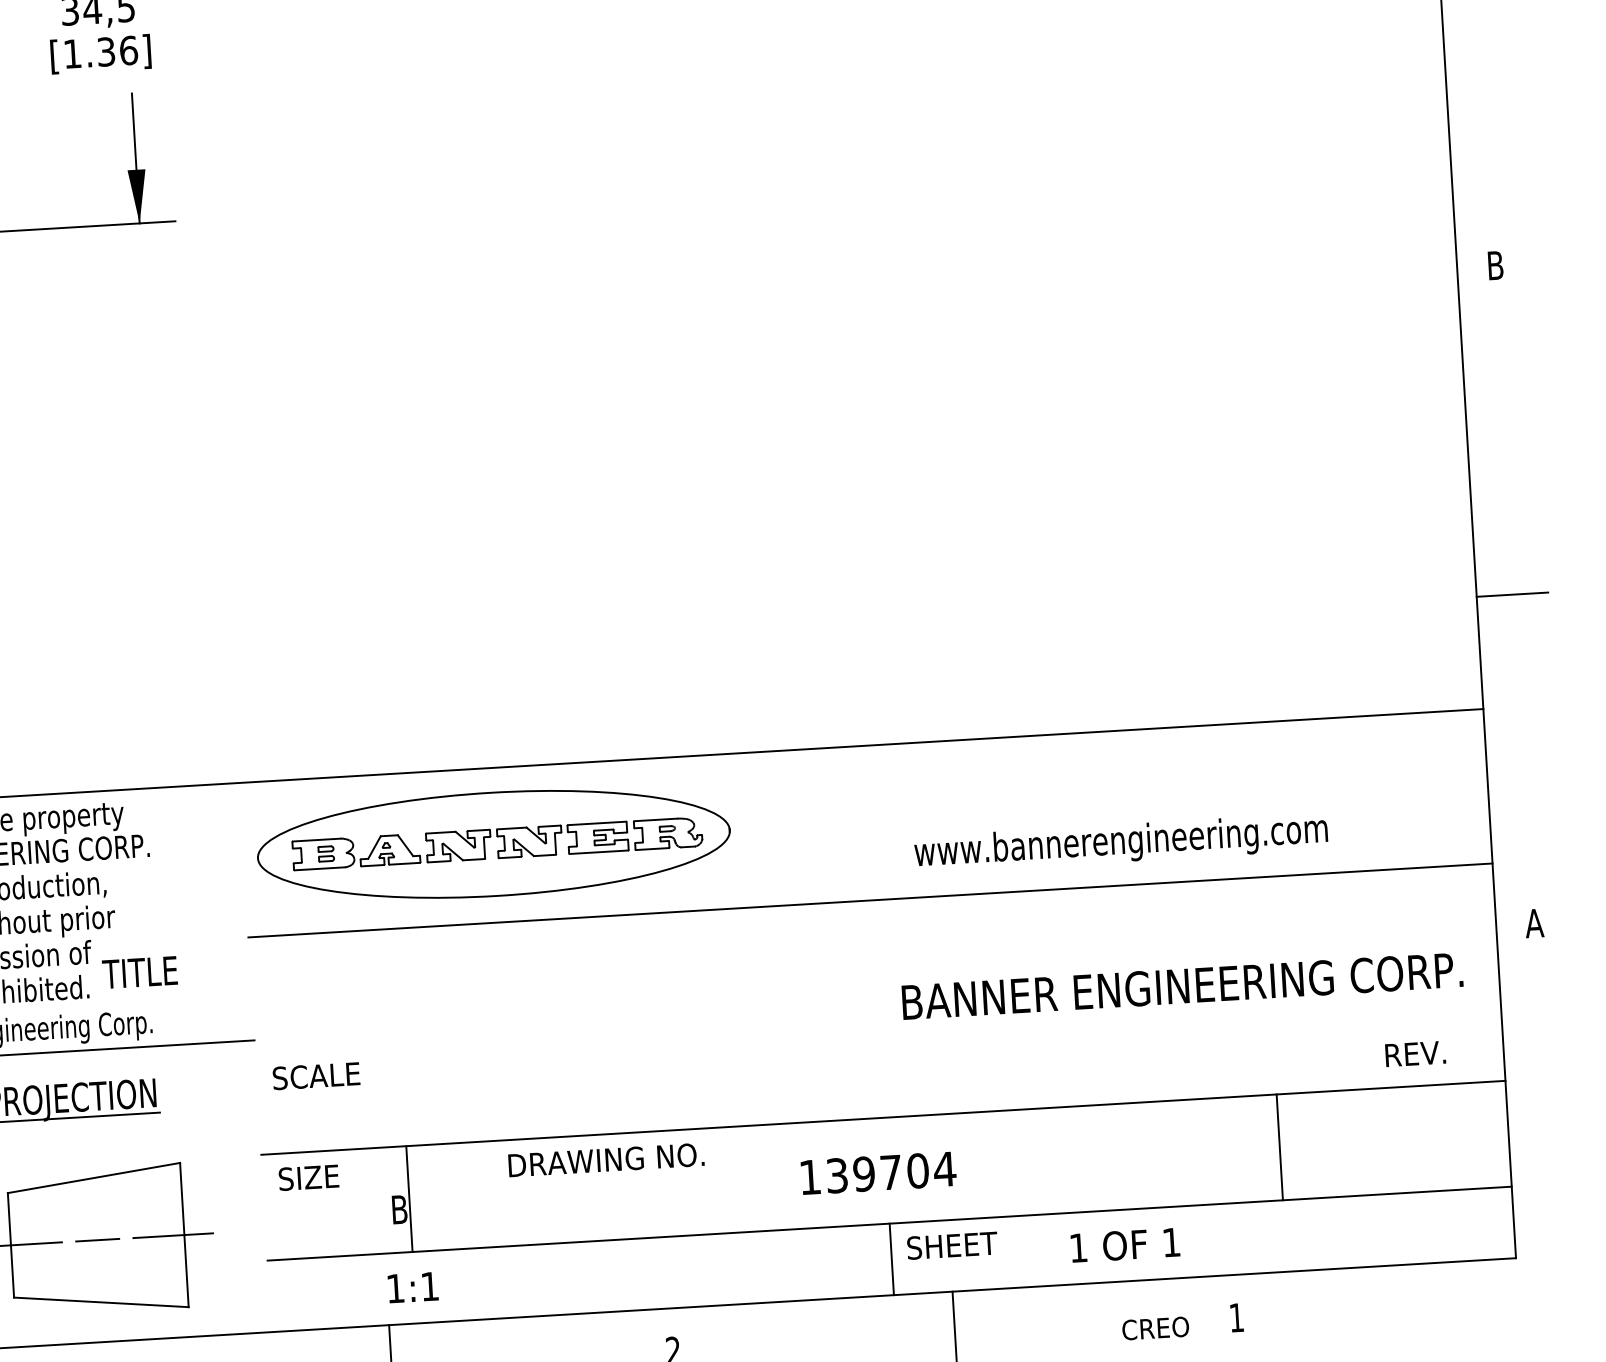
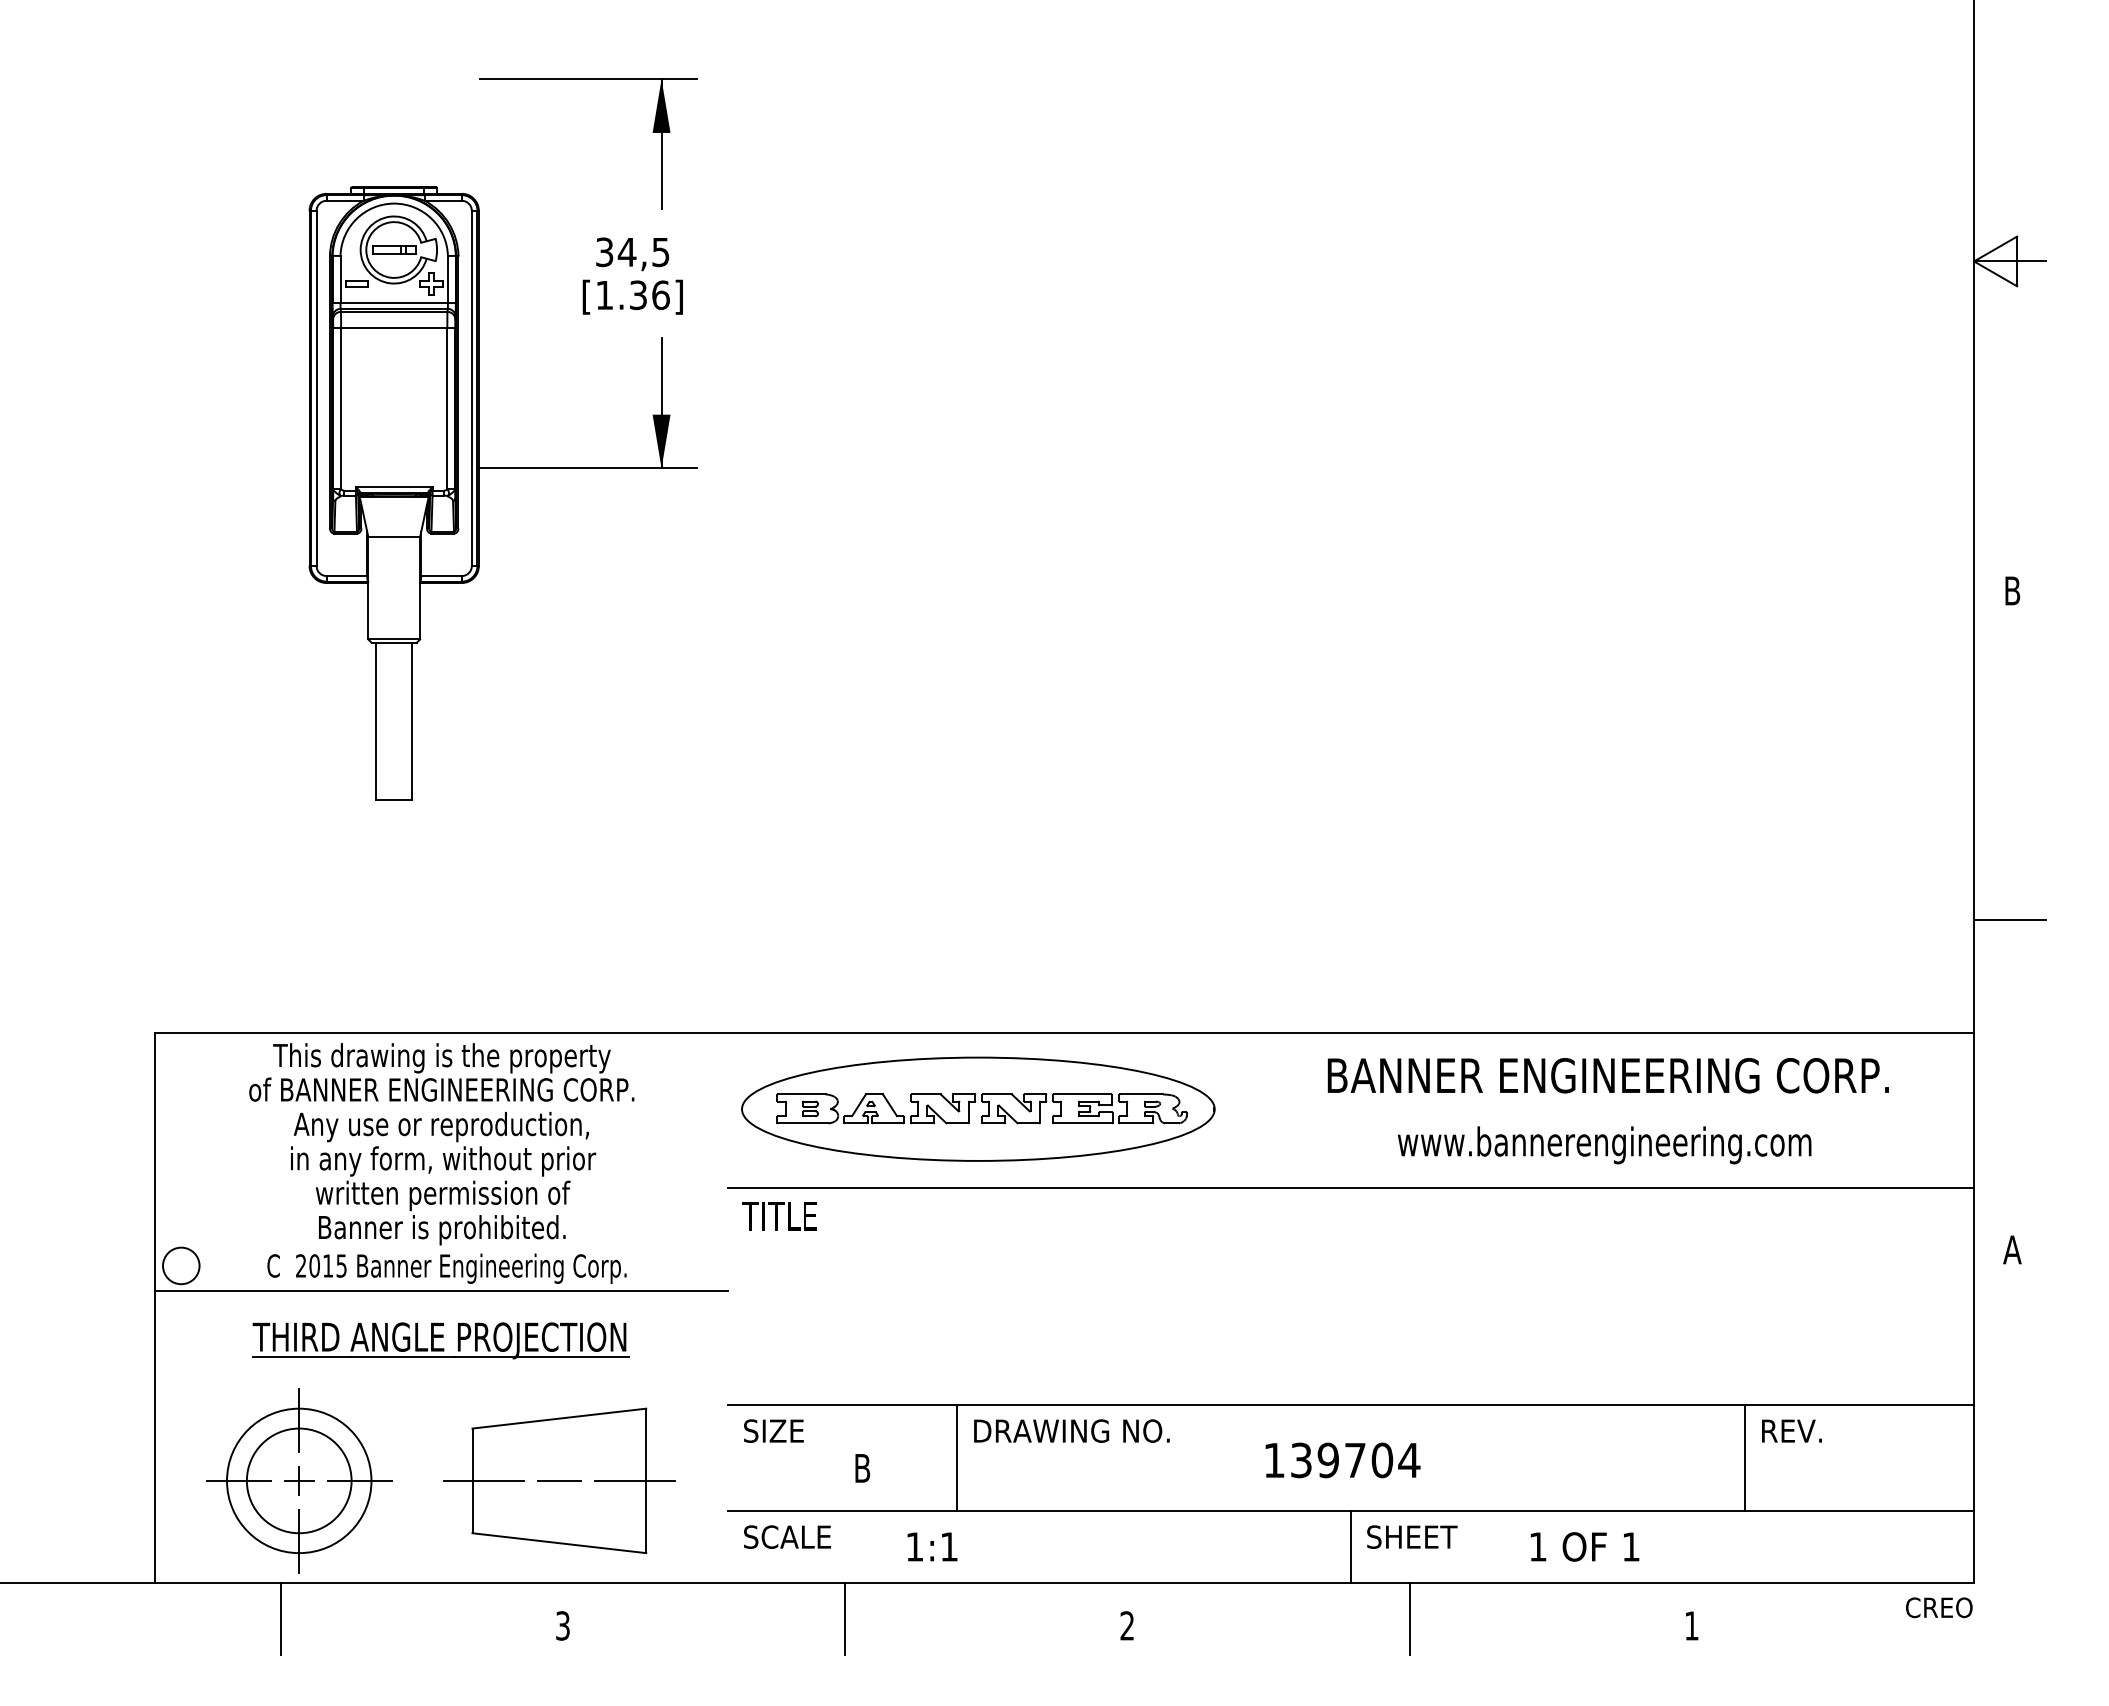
text: (140, 972) -> (779, 1216), moved
text: (1181, 986) -> (1607, 1075), moved
text: (1415, 1053) -> (1791, 1430), moved
text: (316, 1075) -> (787, 1536), moved
line: (408, 1199) -> (956, 1458), moved
text: (413, 1287) -> (932, 1546), moved
text: (1155, 1328) -> (1939, 1607), moved

